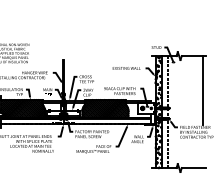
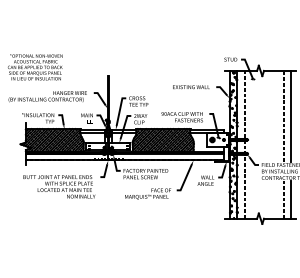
line: (196, 90) -> (283, 116), added
line: (196, 153) -> (283, 199), added
line: (202, 153) -> (291, 199), added

